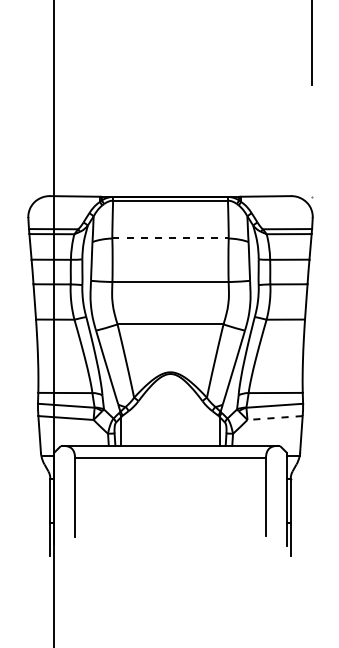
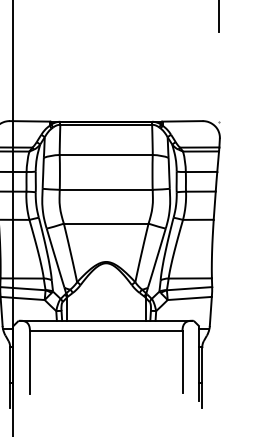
line: (171, 238) -> (106, 154), dashed -> solid
line: (275, 418) -> (190, 298), dashed -> solid

